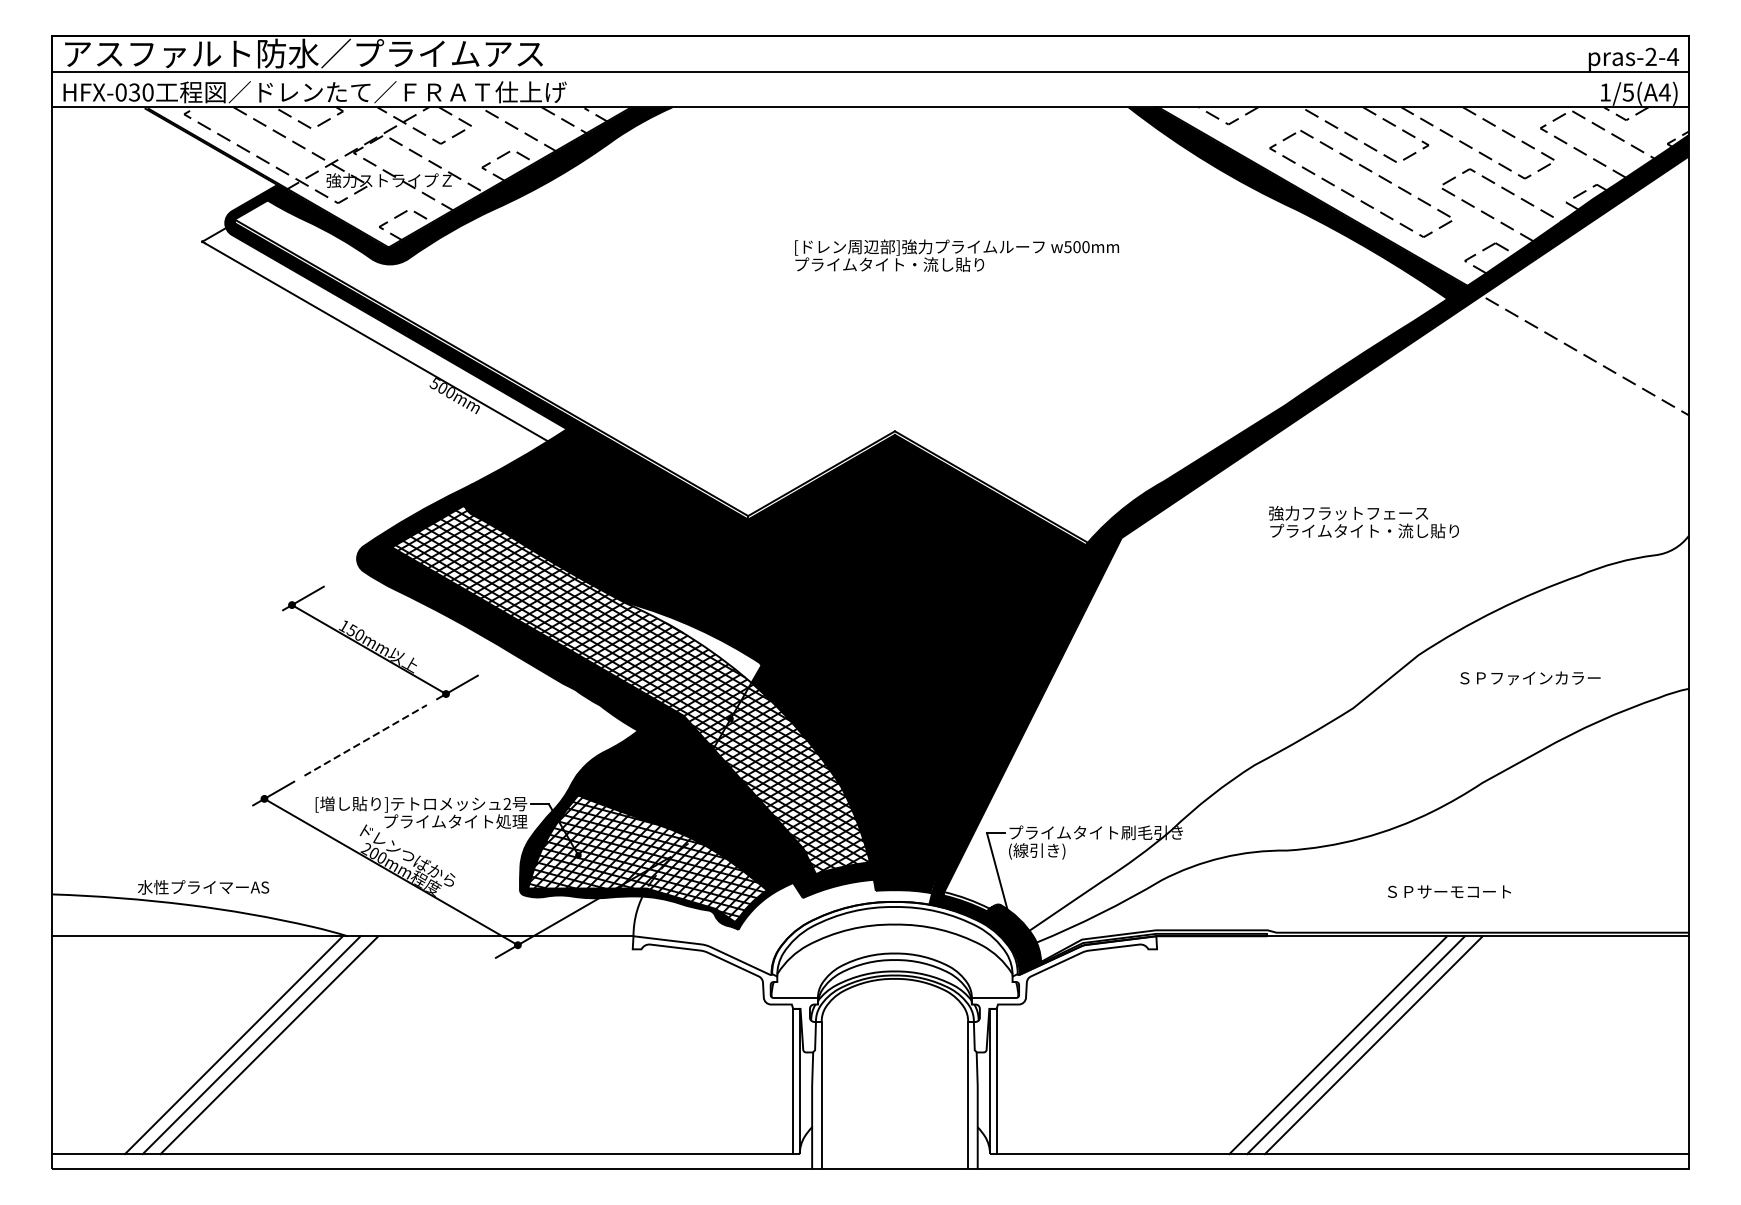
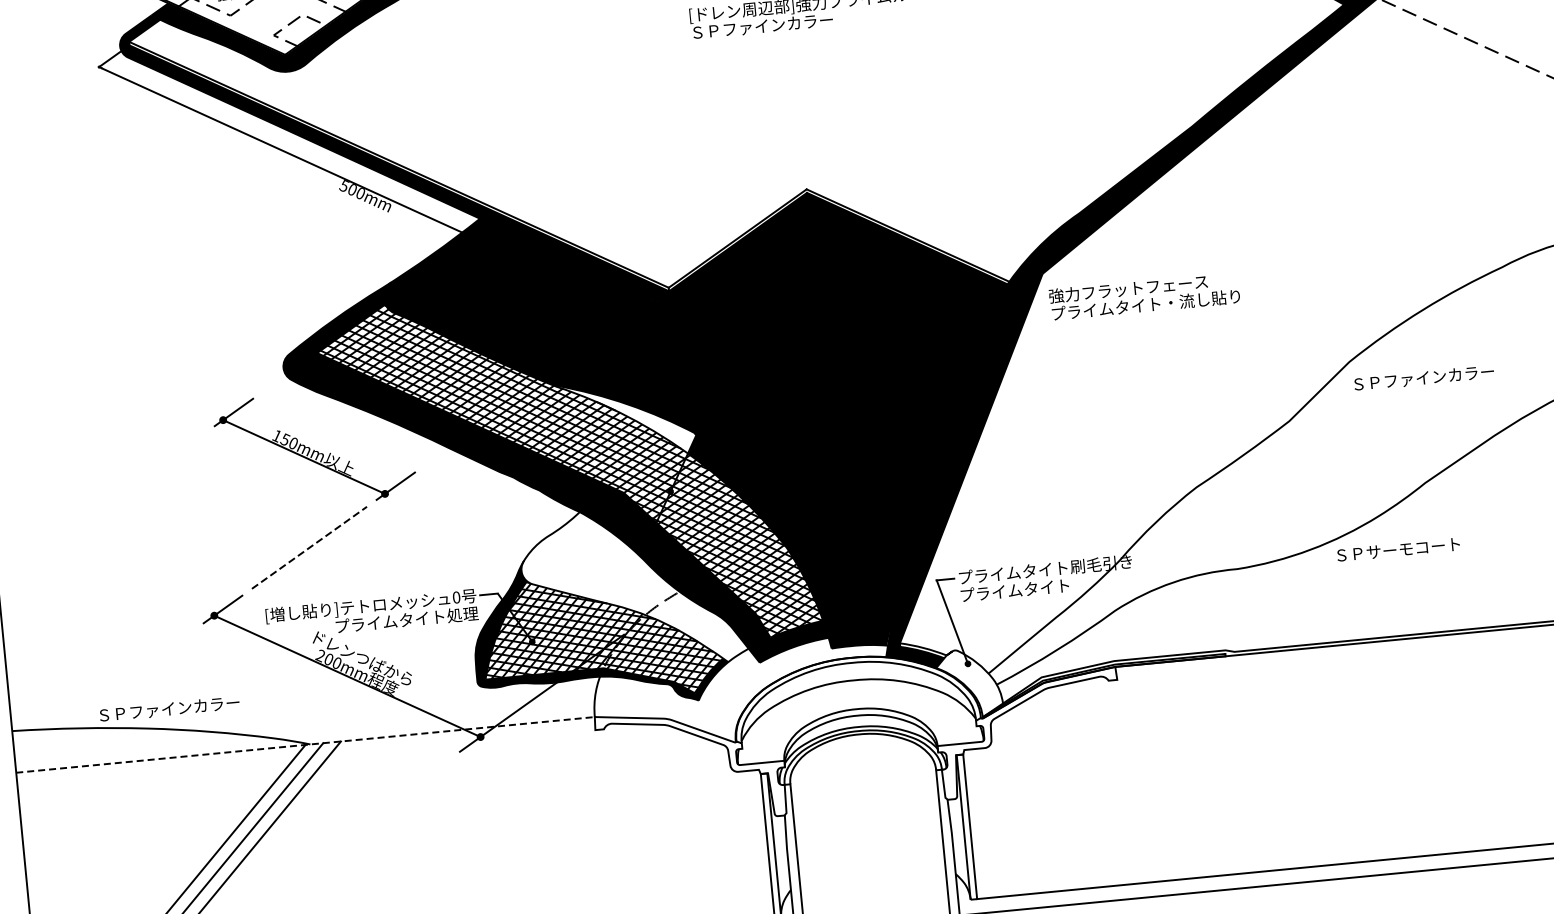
text: (889, 264) -> (785, 23), プライムタイト・流し貼り -> ＳＰファインカラー
text: (1363, 522) -> (1144, 296), moved
text: (1530, 678) -> (1424, 378), moved
text: (506, 804) -> (455, 598), 2 -> 0
fill: (683, 812) -> (632, 589), removed
text: (1063, 851) -> (1014, 591), (線引き) -> プライムタイト
text: (209, 887) -> (168, 709), 水性プライマーAS -> ＳＰファインカラー
text: (1449, 891) -> (1398, 549), moved
line: (342, 936) -> (305, 745), solid -> dashed
fill: (1009, 938) -> (969, 683), removed
line: (1338, 1045) -> (1307, 758), removed
line: (1356, 1045) -> (1324, 756), removed
line: (1373, 1045) -> (1341, 754), removed

